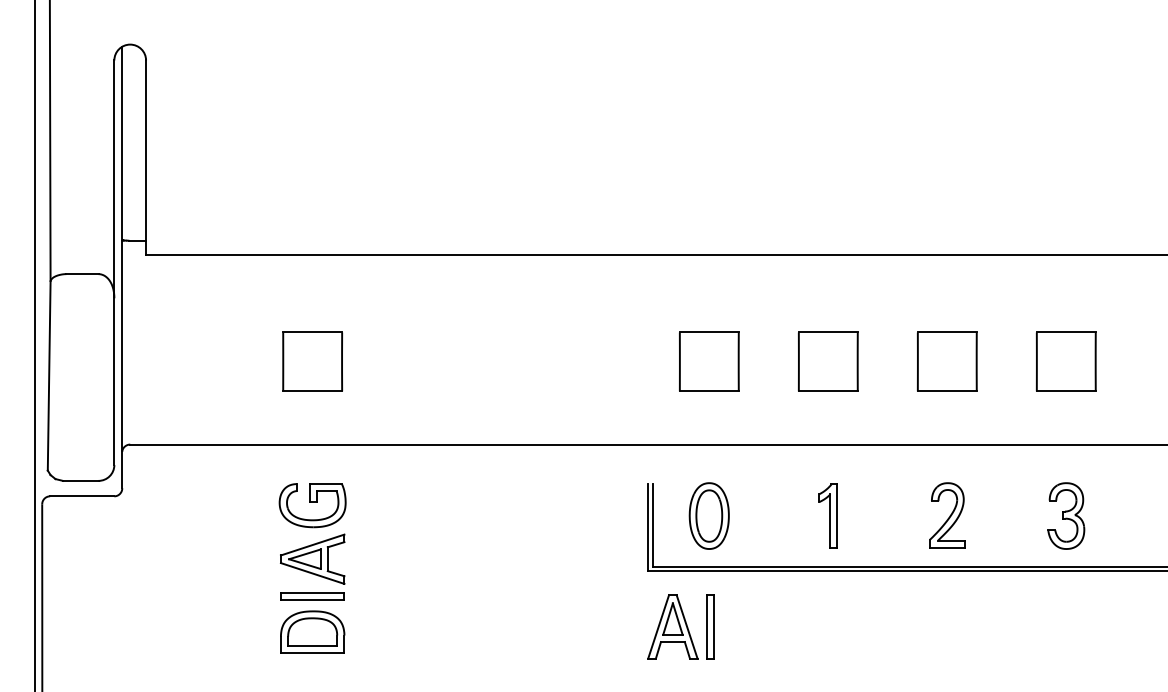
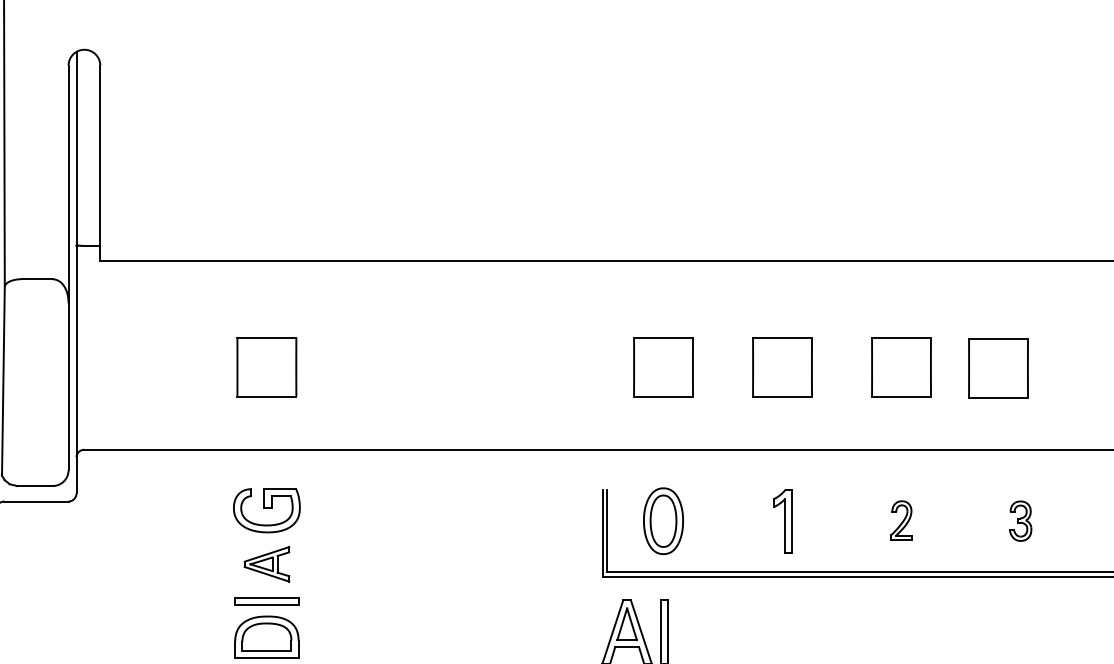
part: (1066, 361) -> (998, 367), moved
part: (947, 515) -> (901, 520), size x0.6
part: (1066, 515) -> (1020, 520), size x0.6
part: (312, 558) -> (266, 563), size x0.7

